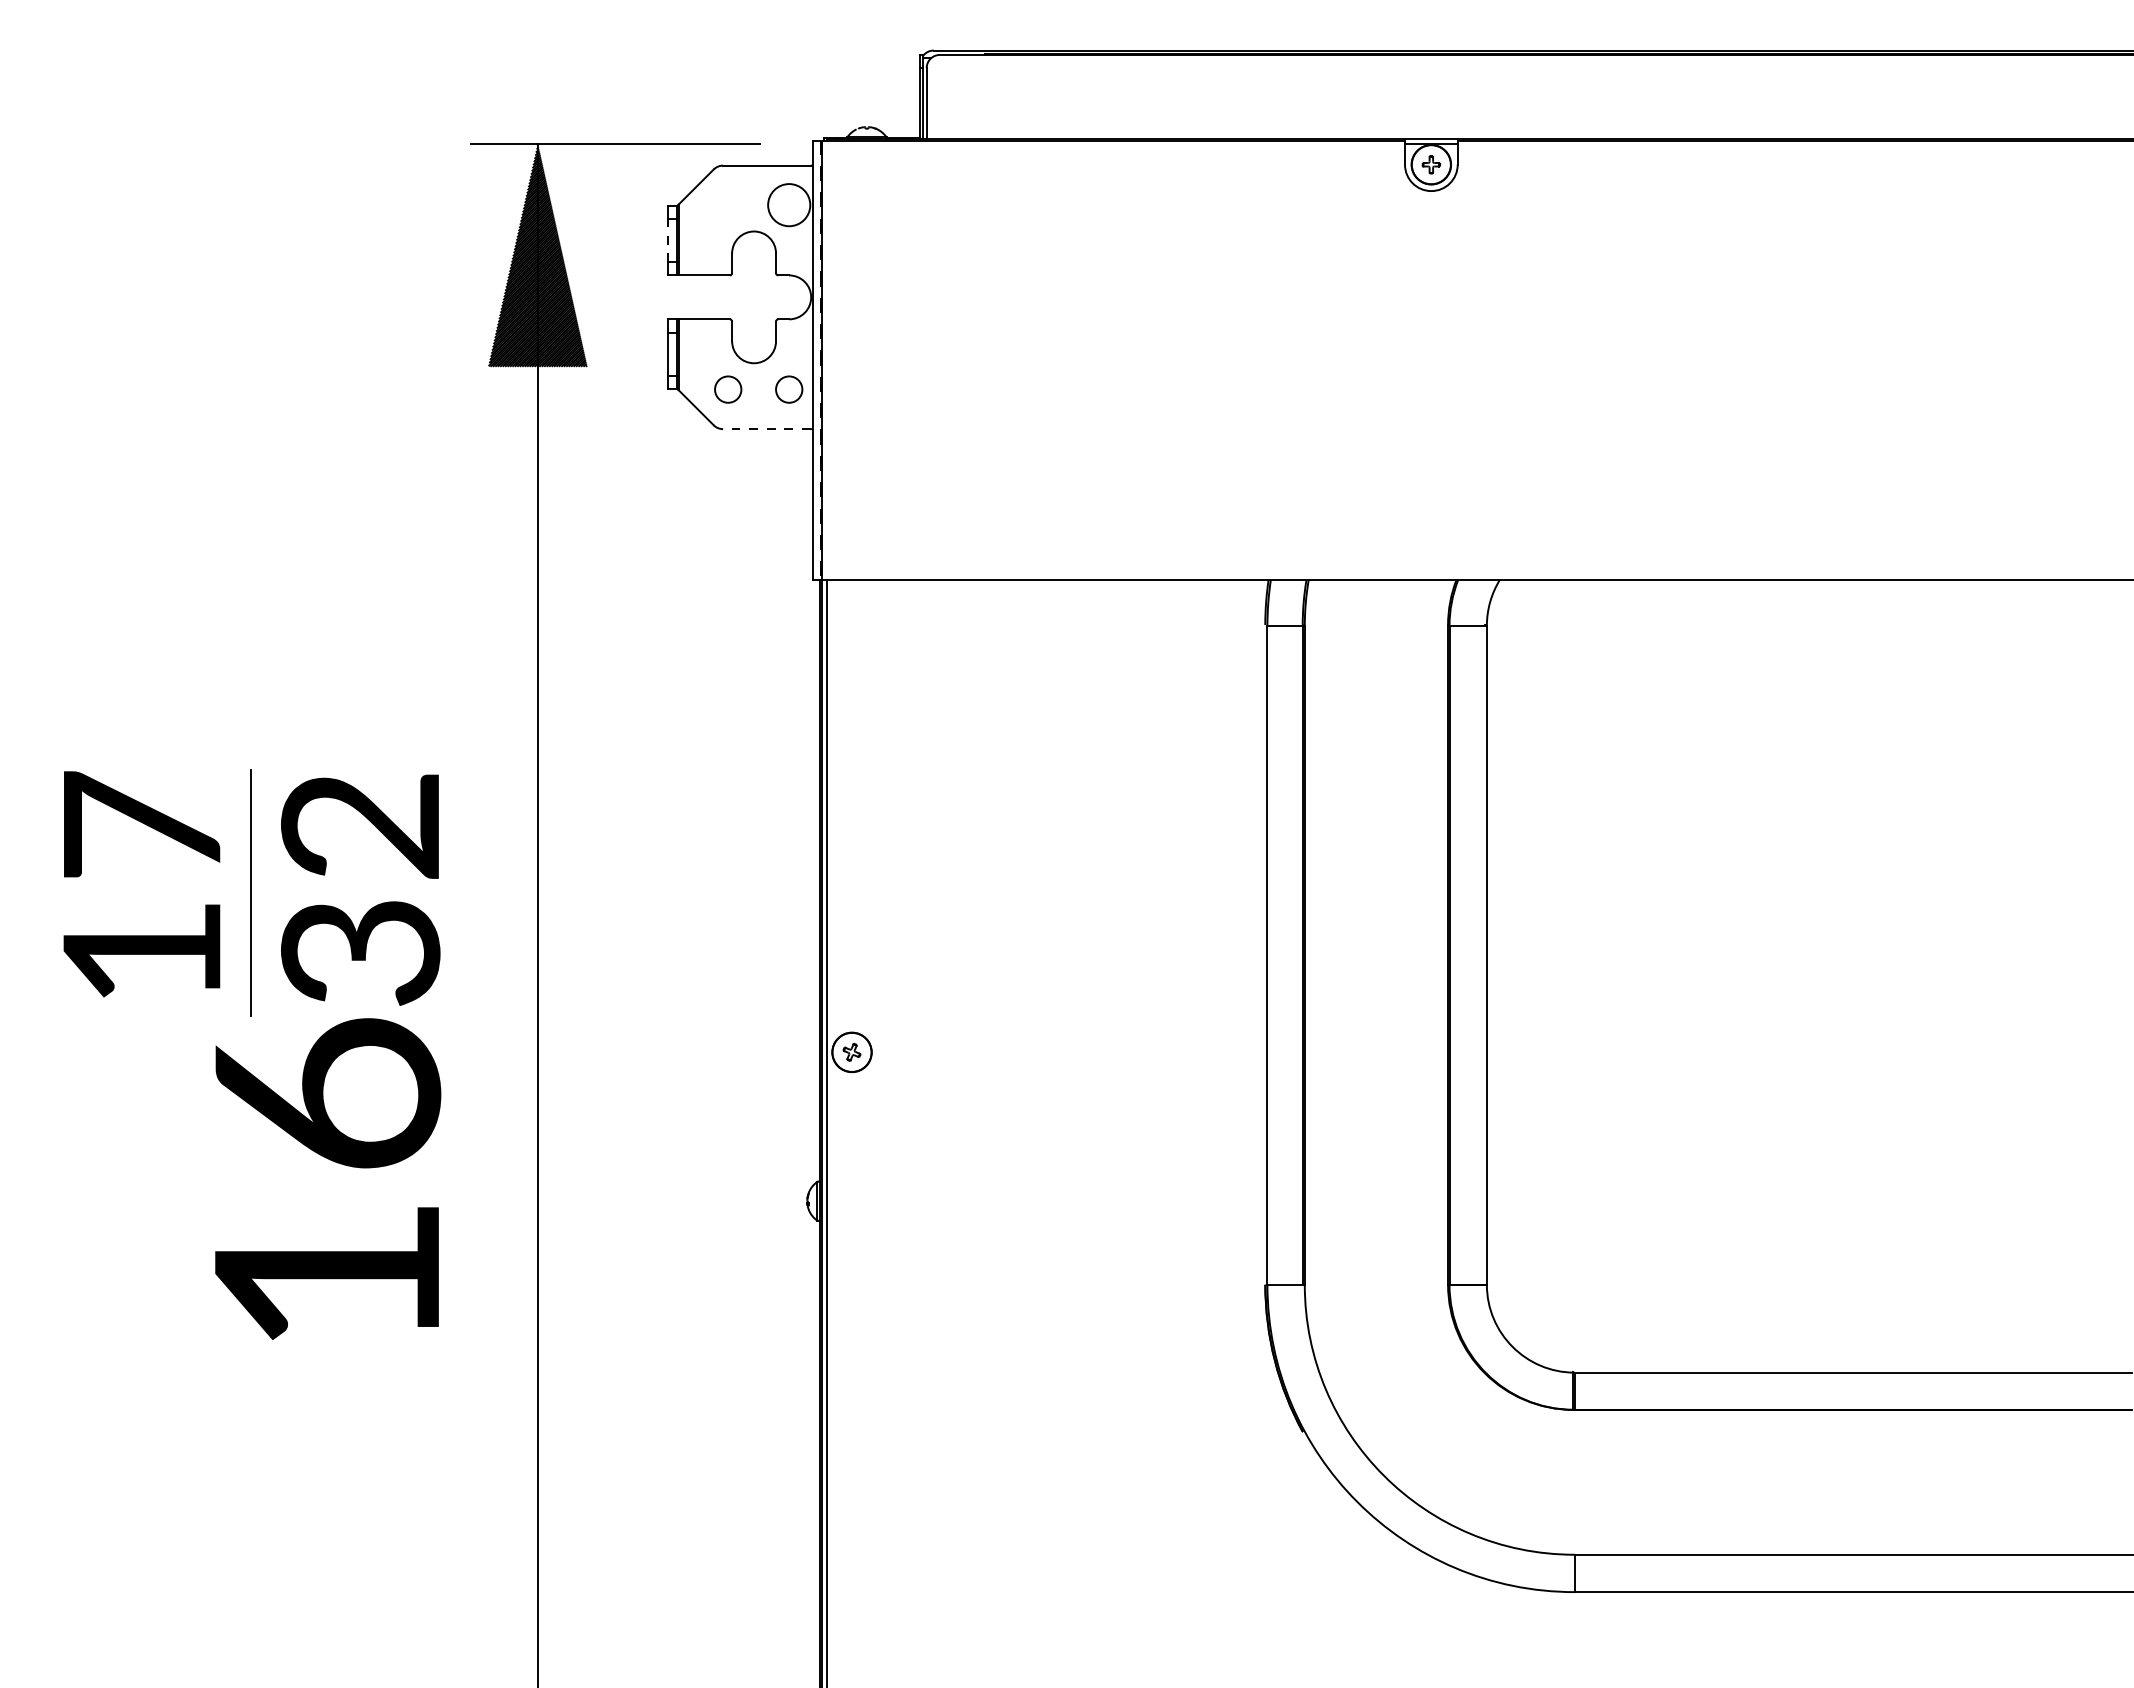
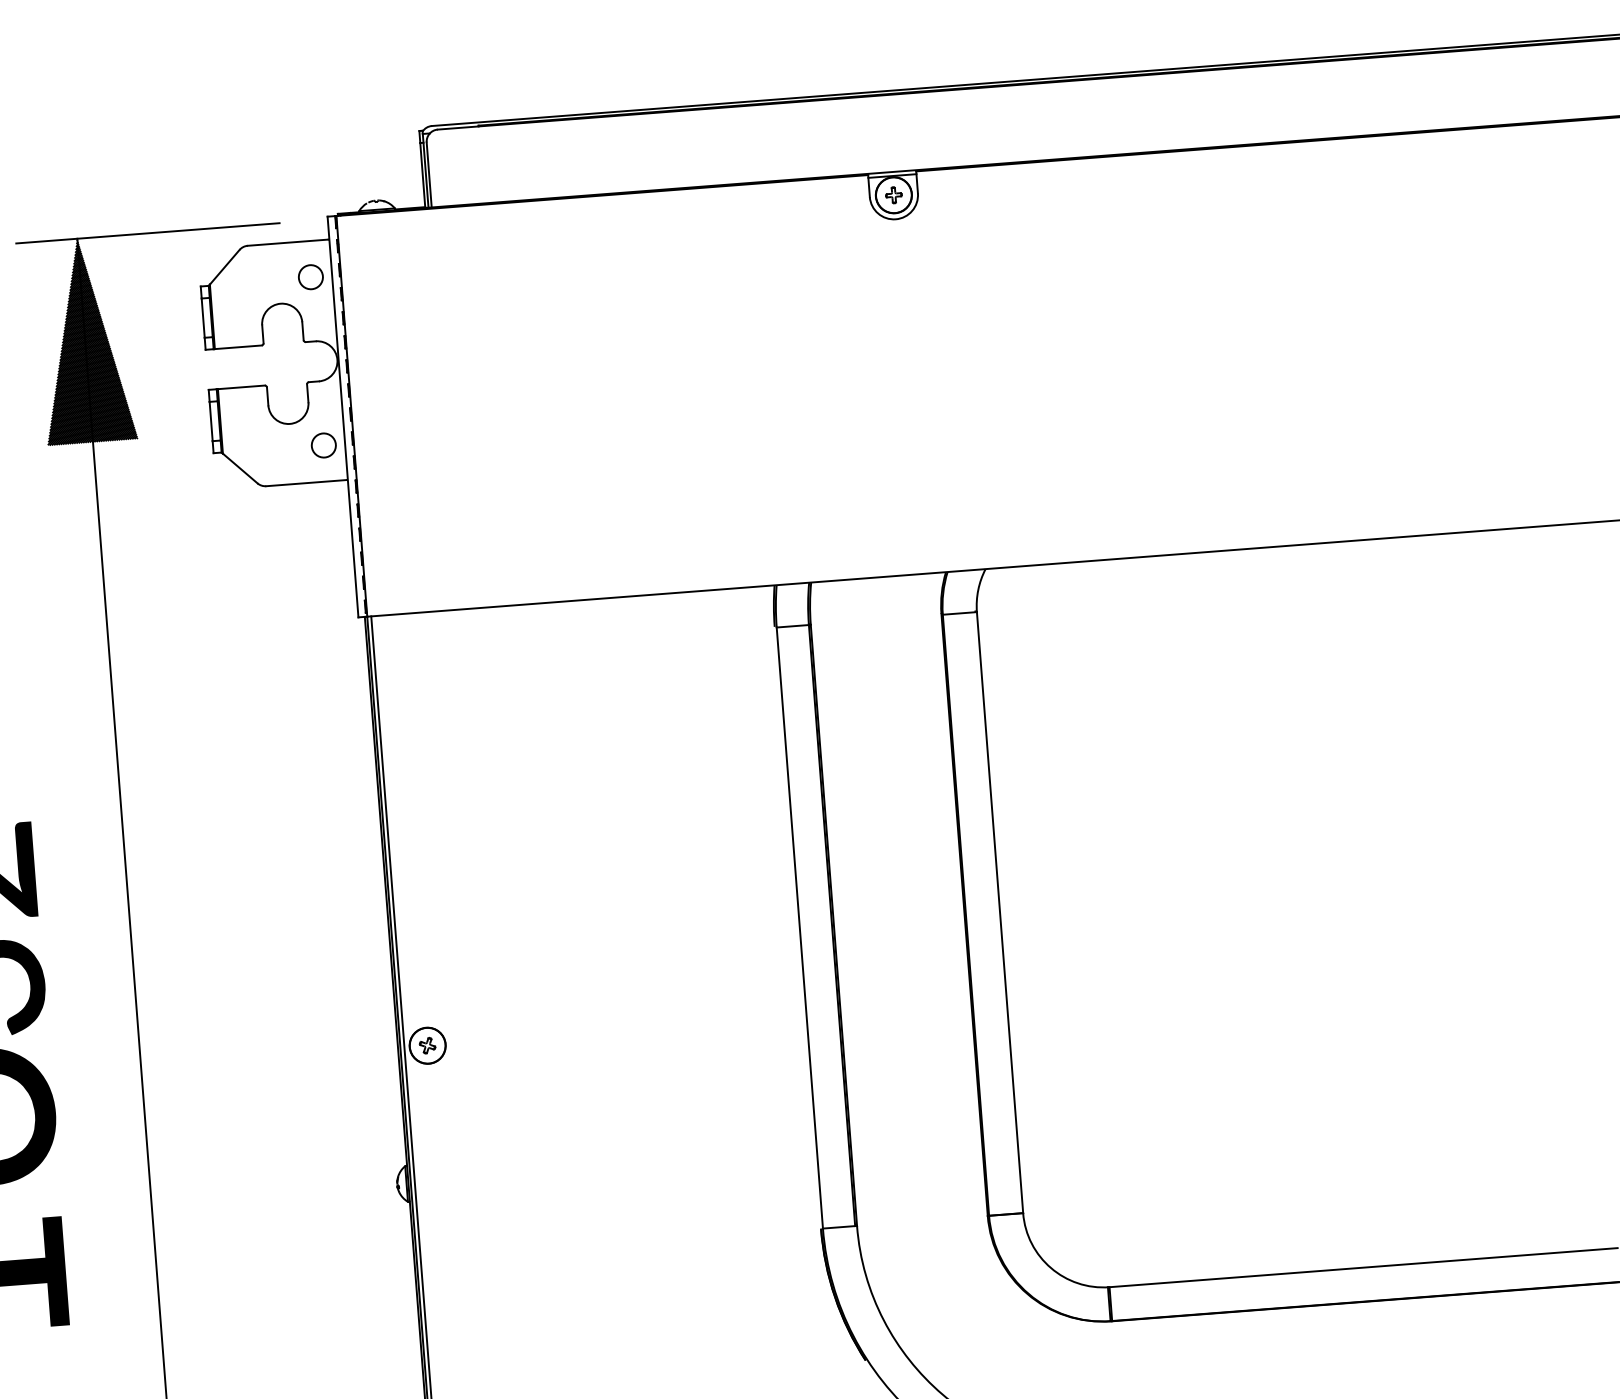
circle: (789, 204) -> (311, 276), size x0.62
line: (668, 240) -> (203, 317), dashed -> solid
circle: (728, 389) -> (268, 449), removed
line: (766, 429) -> (305, 483), dashed -> solid

